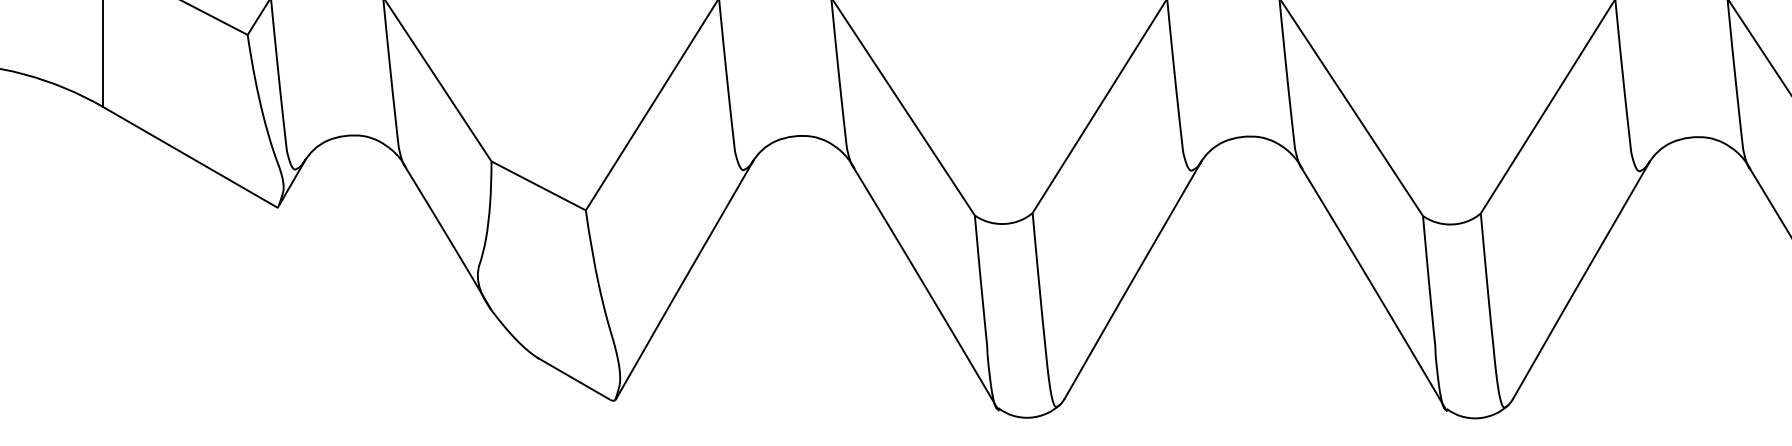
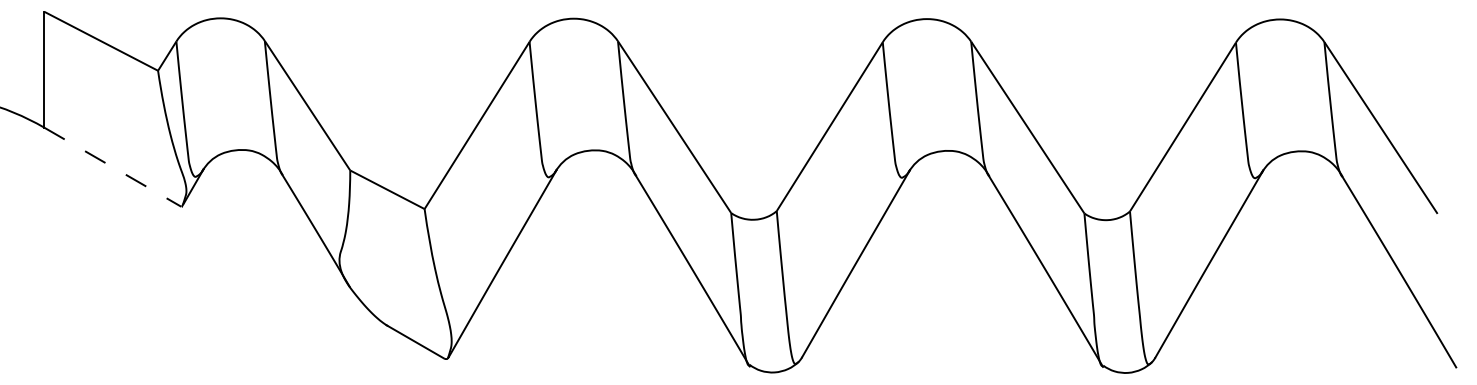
line: (191, 157) -> (113, 167), solid -> dashed

